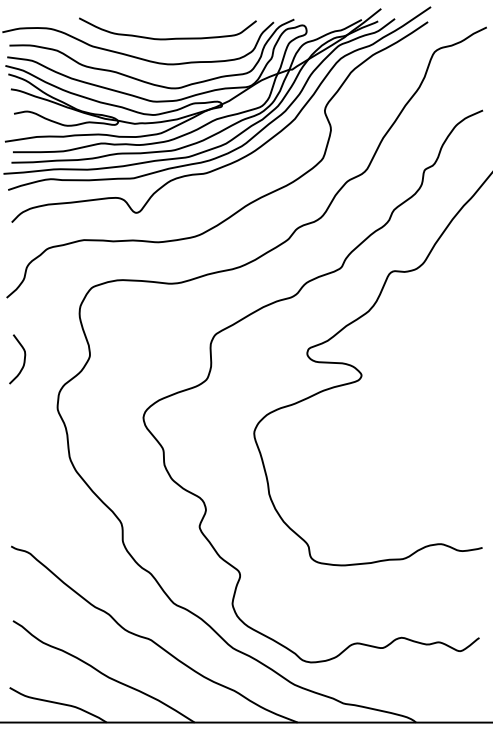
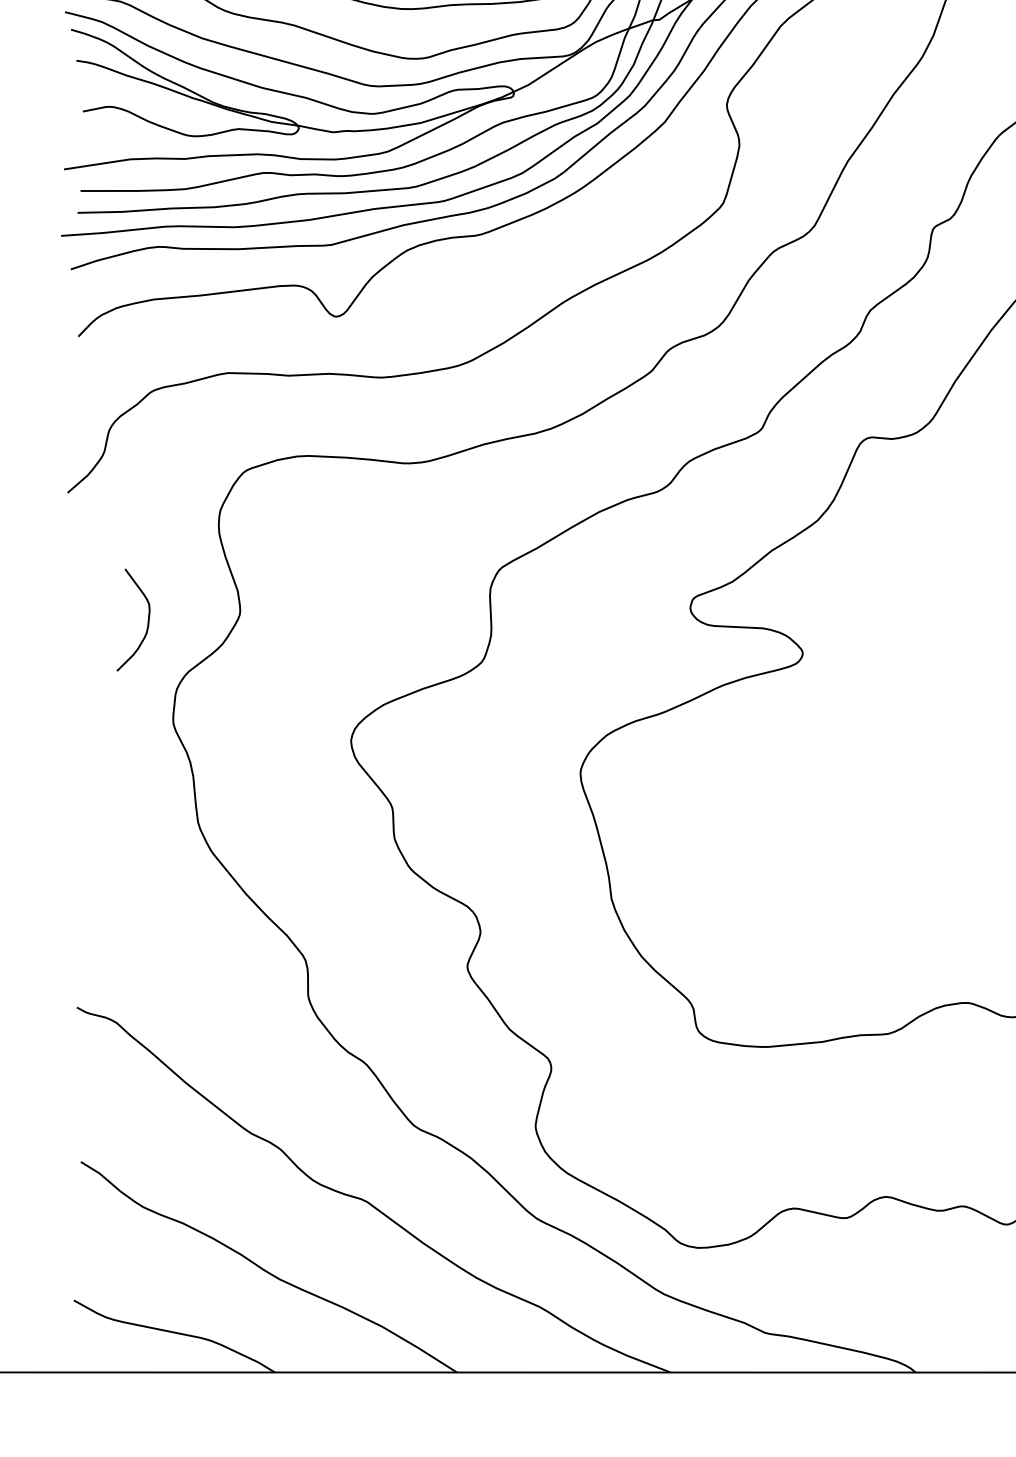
curve: (23, 359) -> (146, 620), moved

